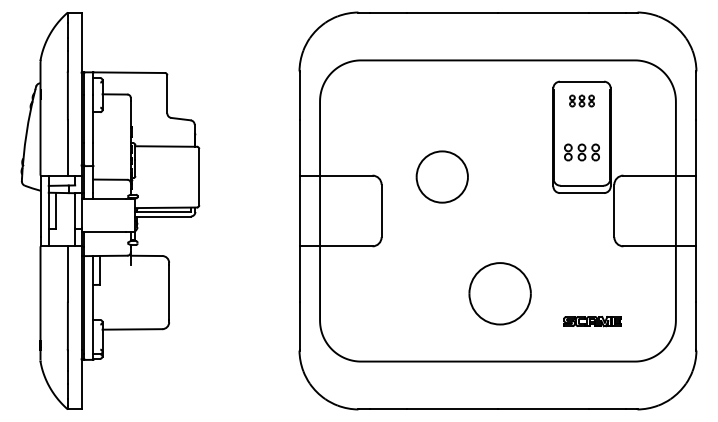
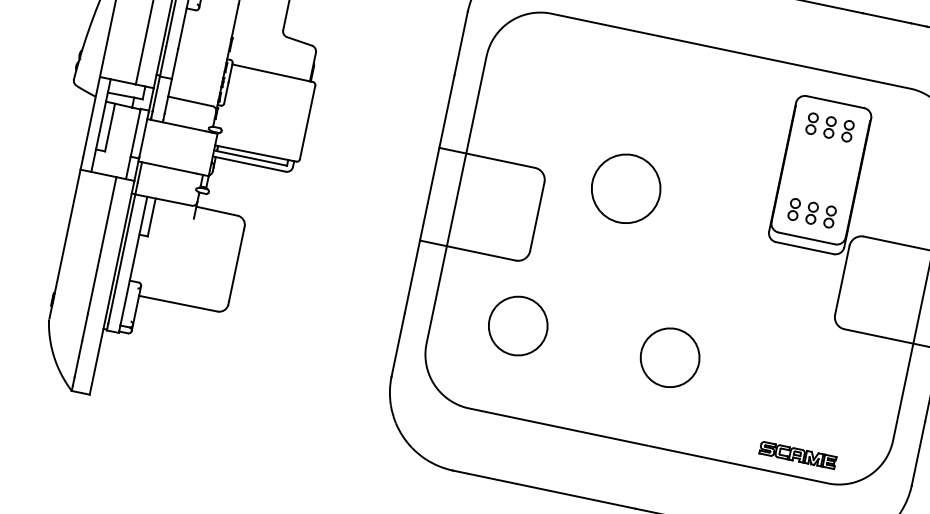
part: (581, 100) -> (829, 126), size x1.43
part: (581, 152) -> (811, 213), moved
part: (384, 293) -> (518, 325), added
part: (500, 293) -> (670, 357), size x0.71
part: (592, 321) -> (797, 455), moved

